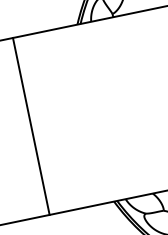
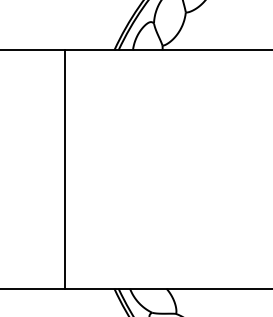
line: (31, 126) -> (64, 169), moved

